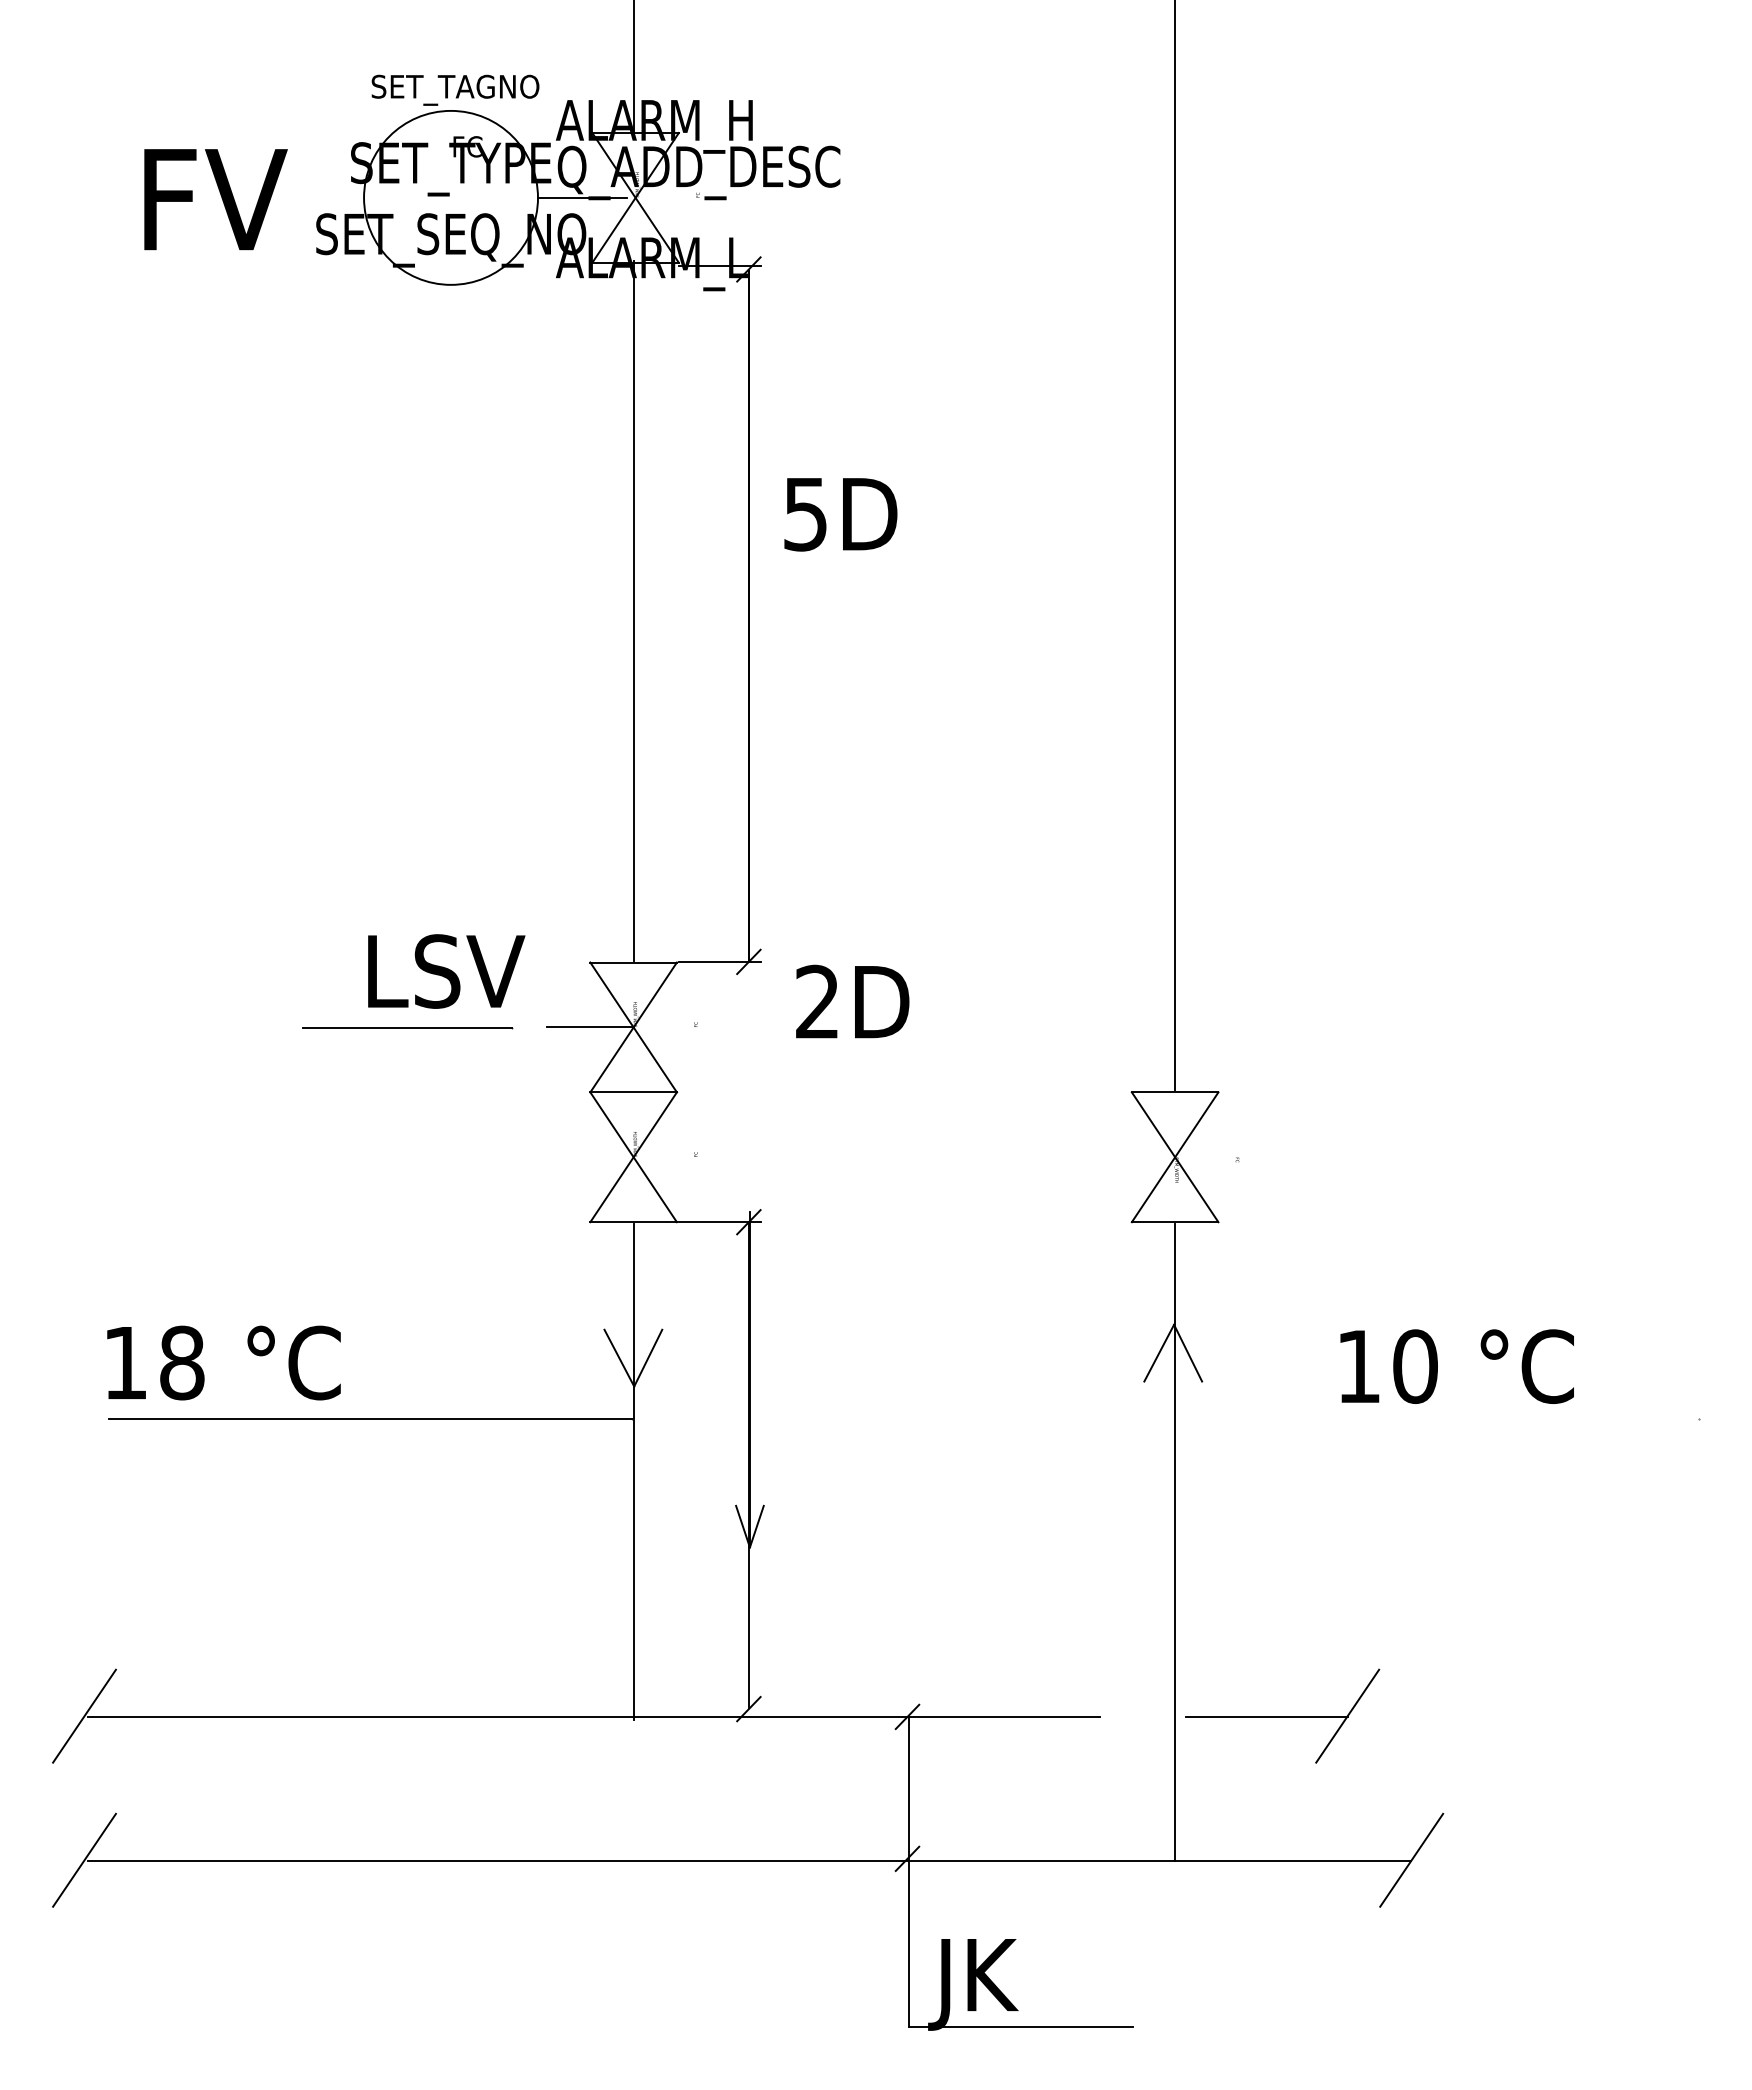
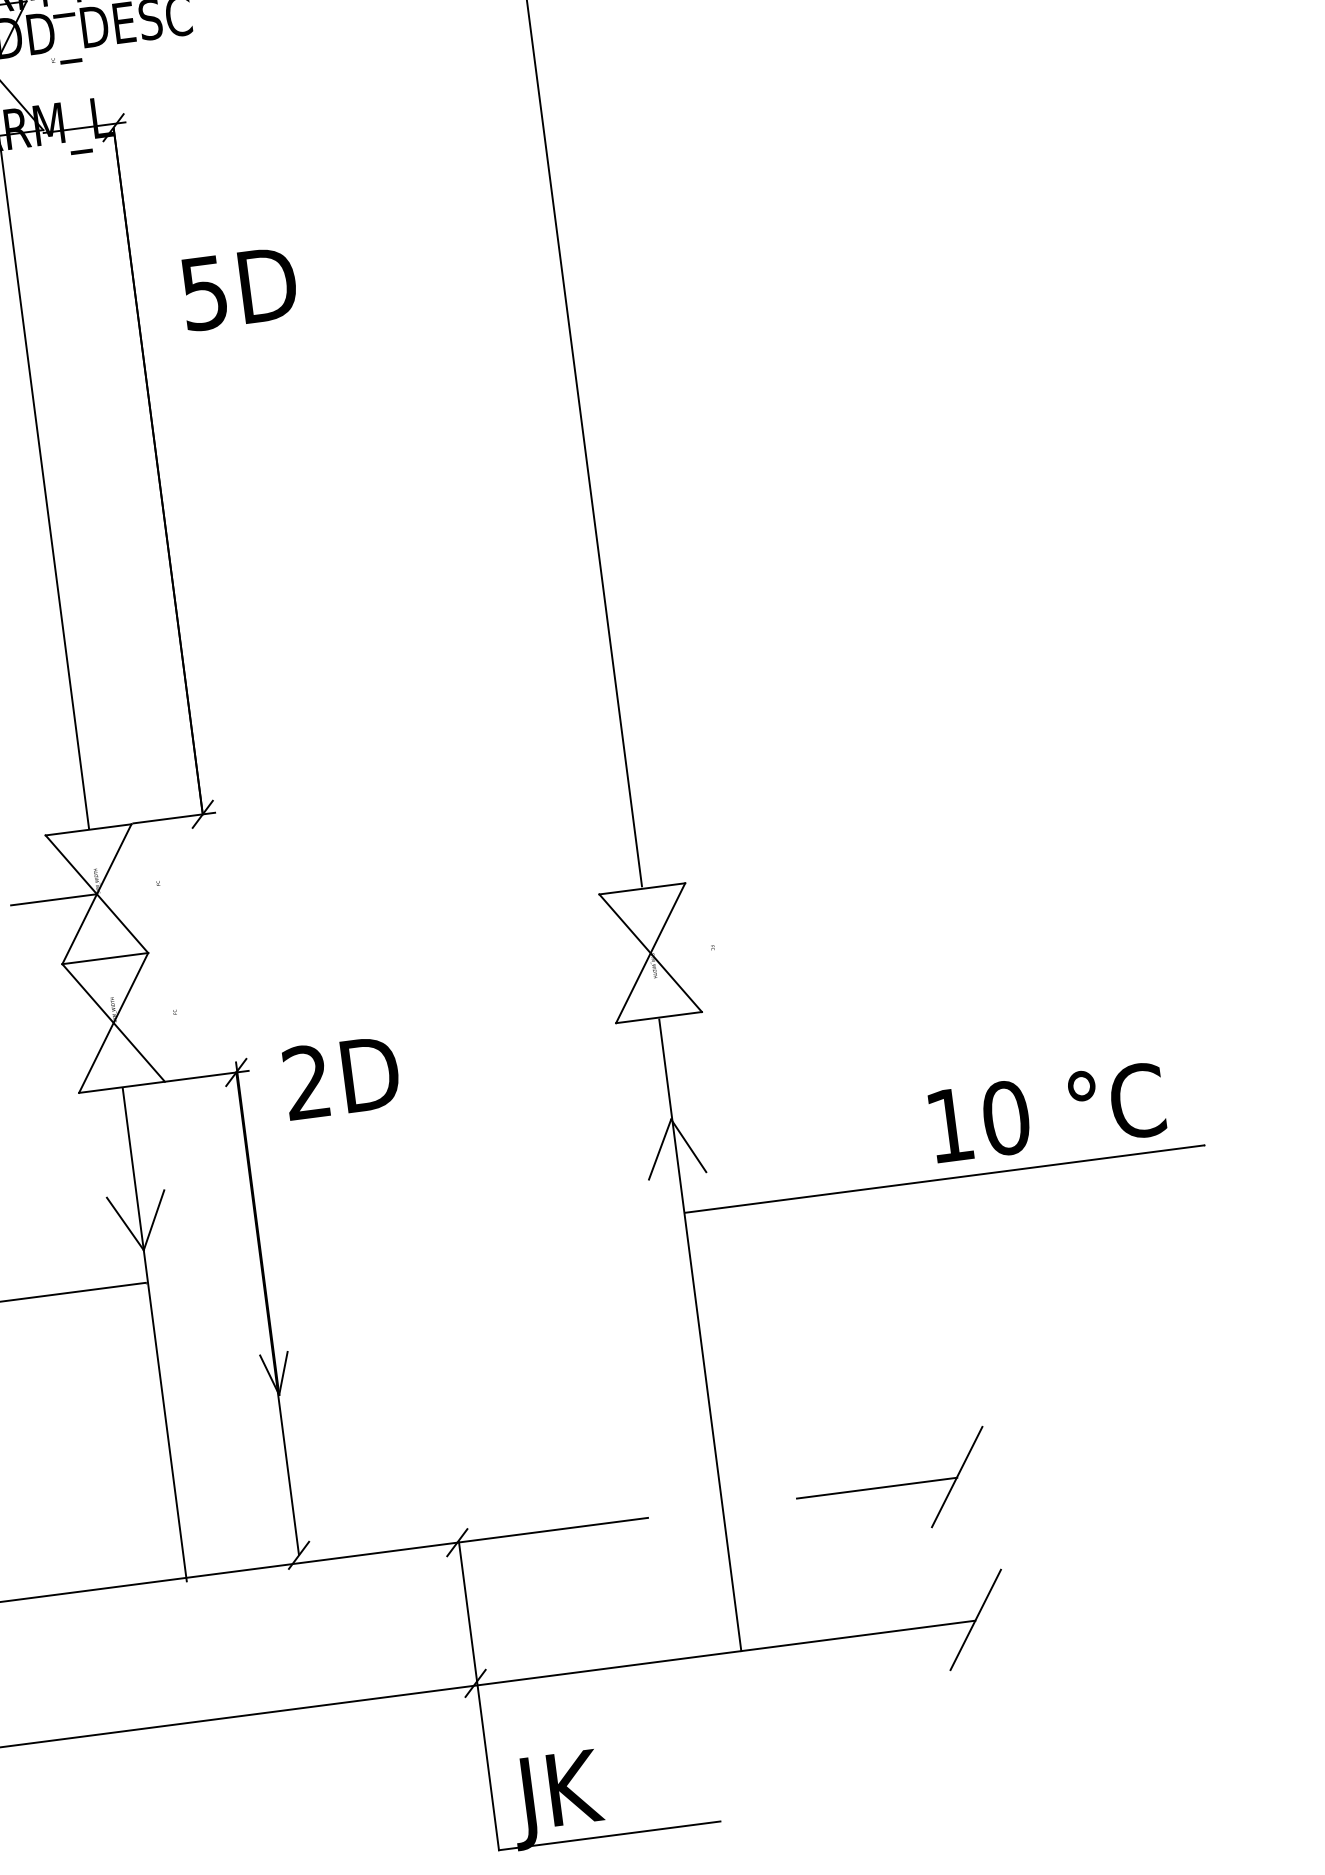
text: (840, 514) -> (239, 288), moved
text: (852, 1001) -> (341, 1077), moved
text: (1456, 1366) -> (1046, 1112), moved
line: (1437, 1419) -> (944, 1179), added
part: (1282, 1715) -> (892, 1484), moved

